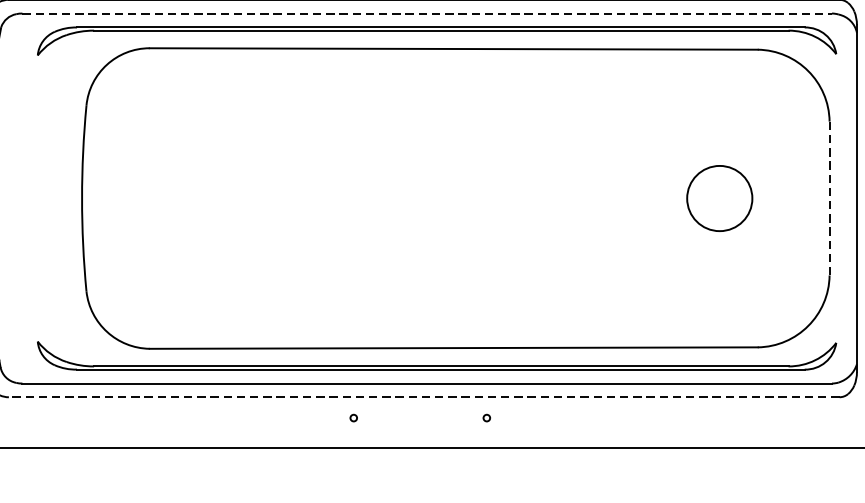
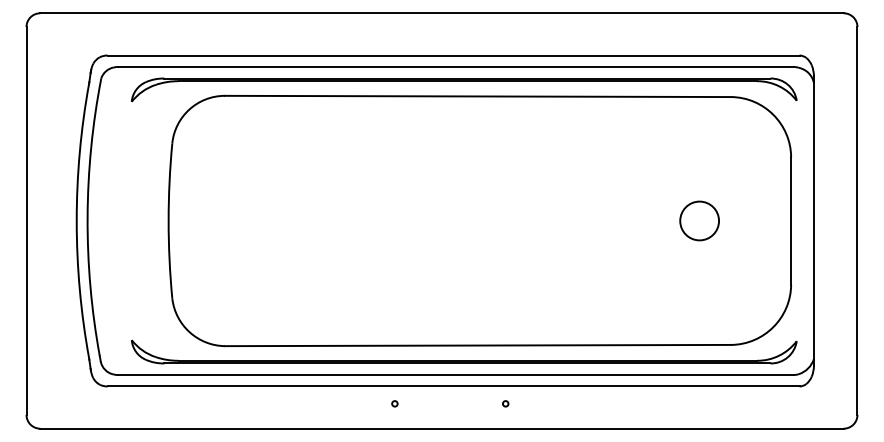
line: (427, 13) -> (456, 66), dashed -> solid
circle: (719, 197) -> (699, 220), size x0.71
line: (830, 197) -> (791, 220), dashed -> solid
line: (424, 397) -> (453, 386), dashed -> solid

